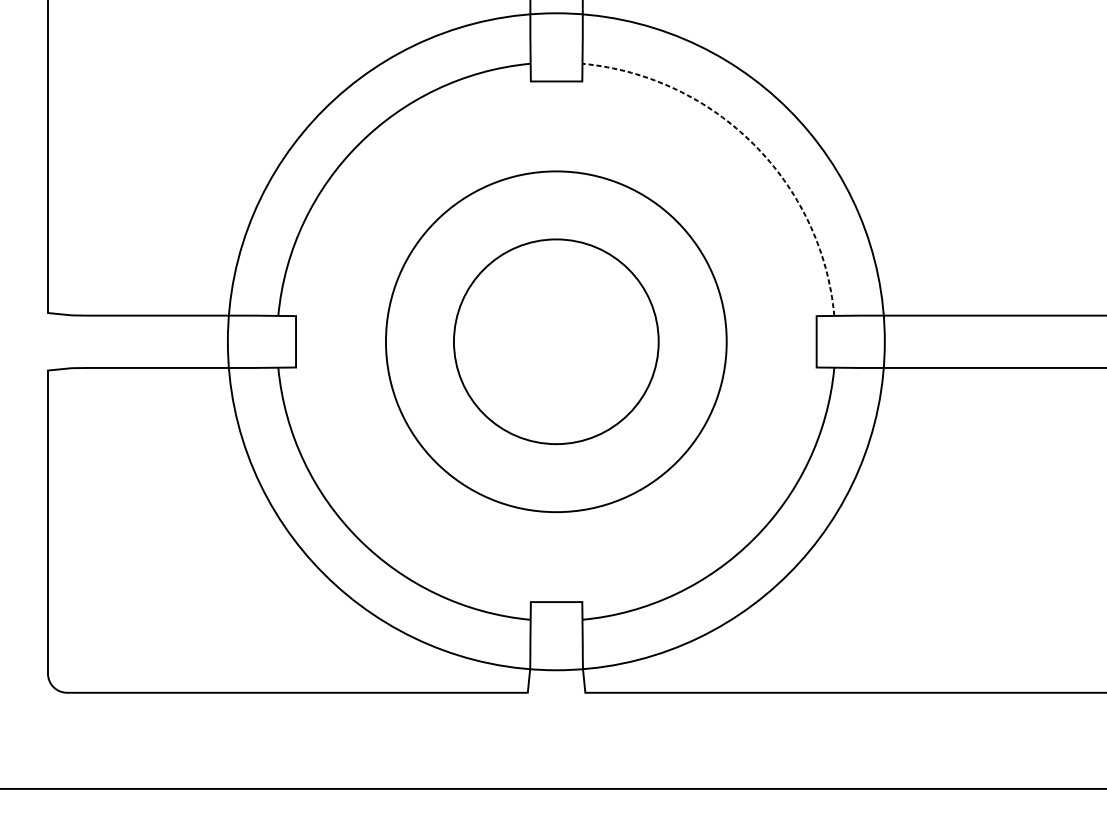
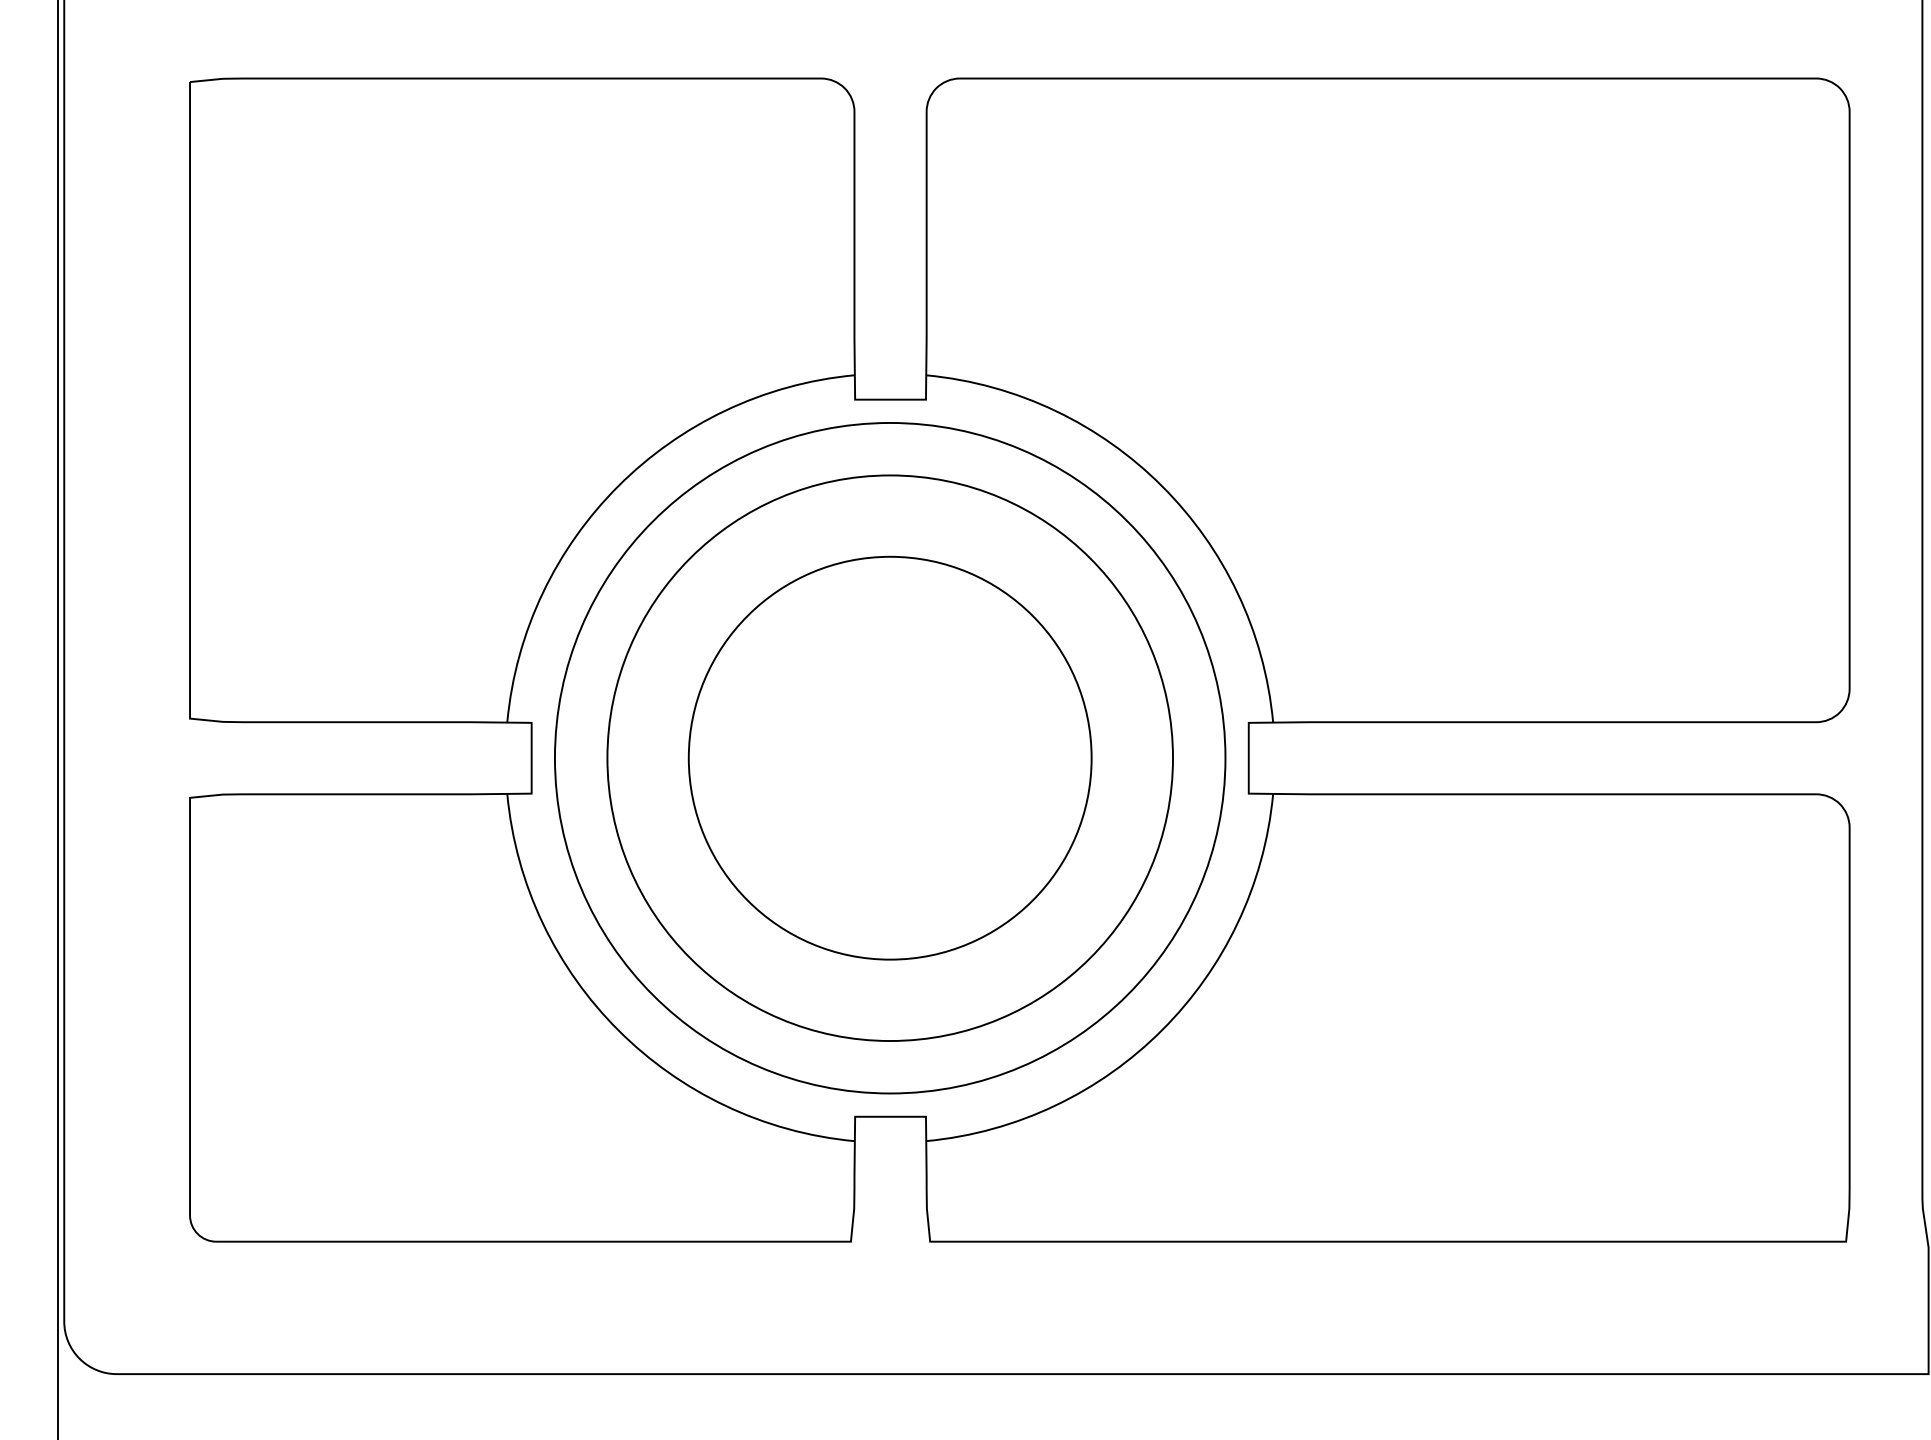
arc: (754, 144) -> (1162, 486), dashed -> solid
circle: (555, 341) -> (889, 757), size x1.43
circle: (555, 341) -> (889, 757), size x1.43
circle: (556, 341) -> (890, 758), size x0.62

